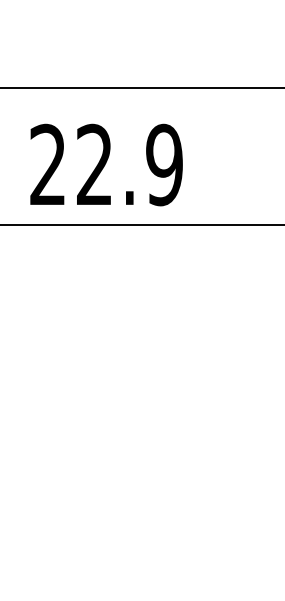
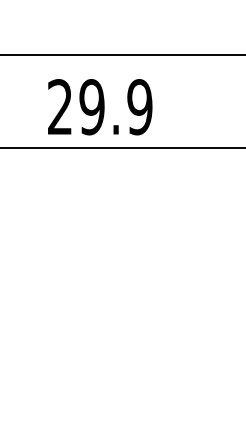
text: (93, 165) -> (91, 107), 22.9 -> 29.9

